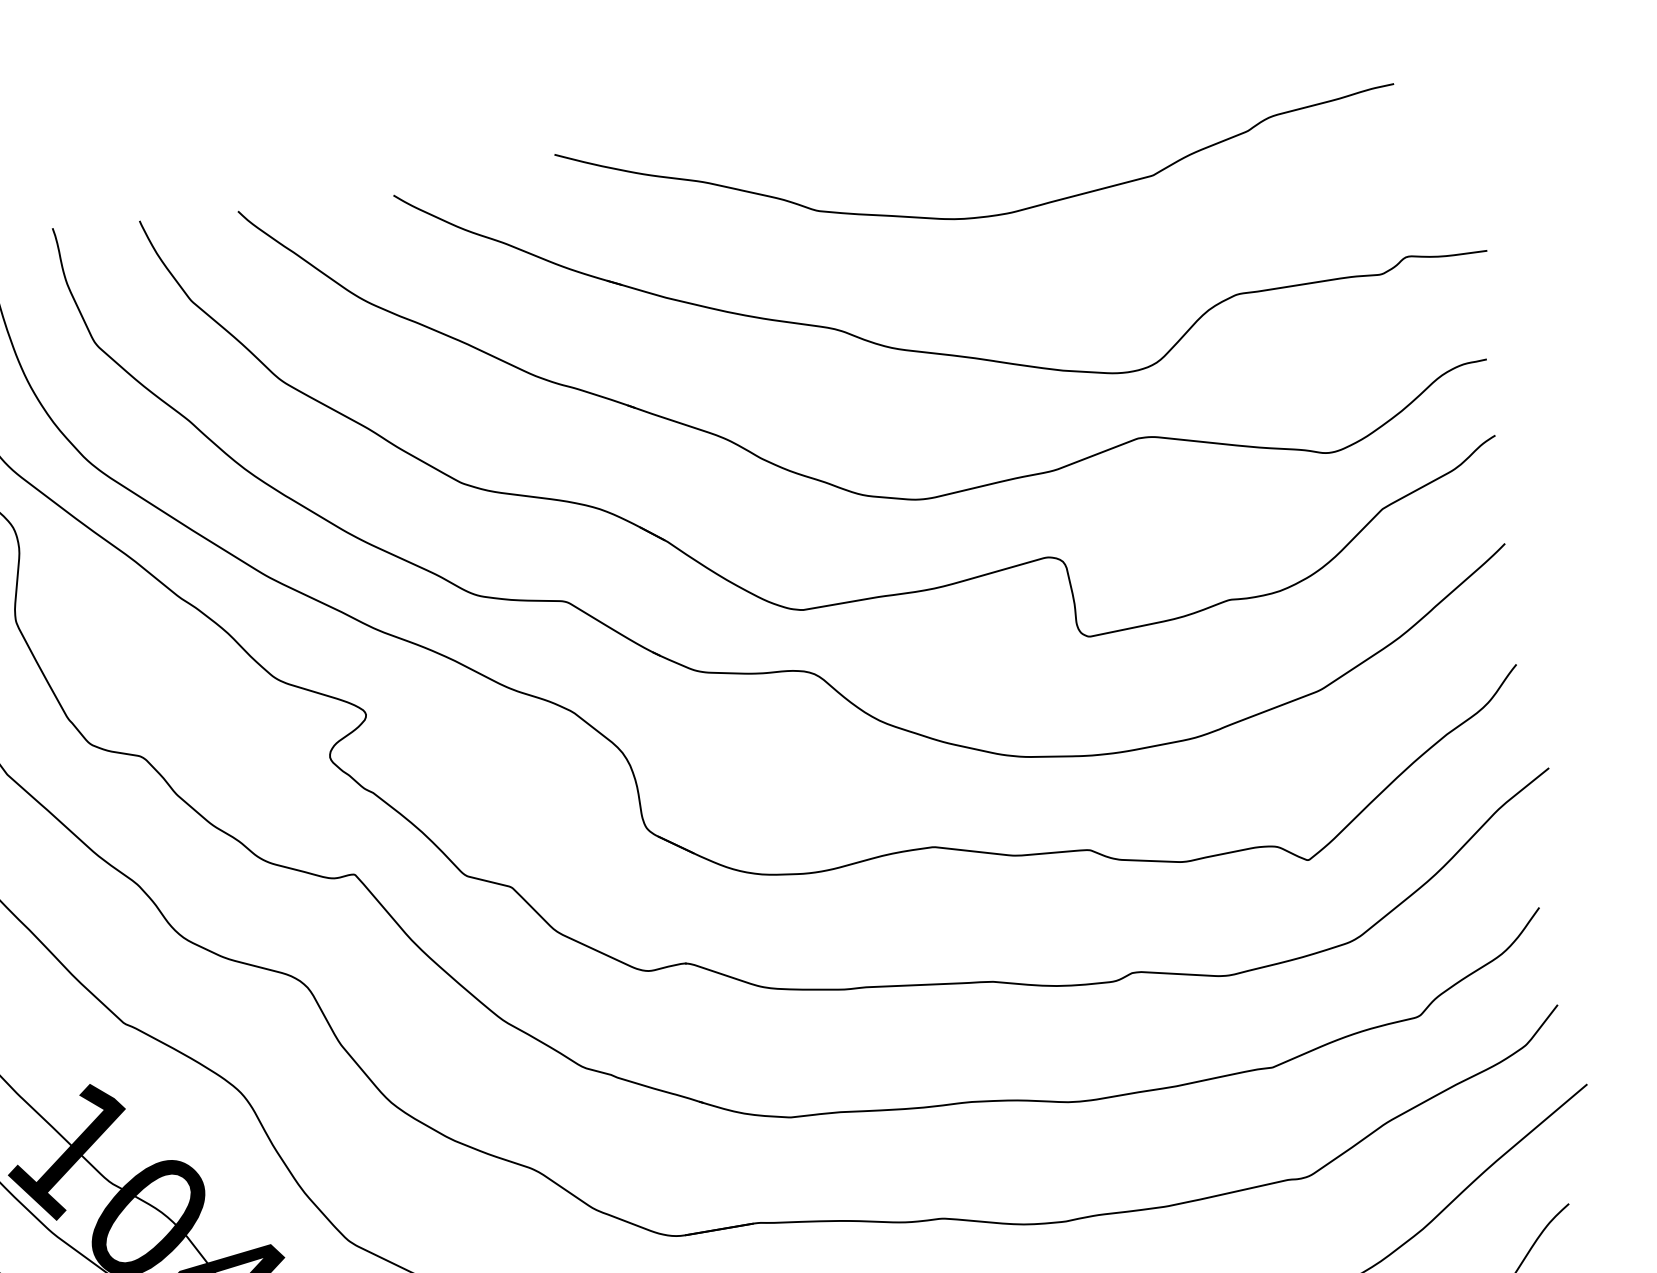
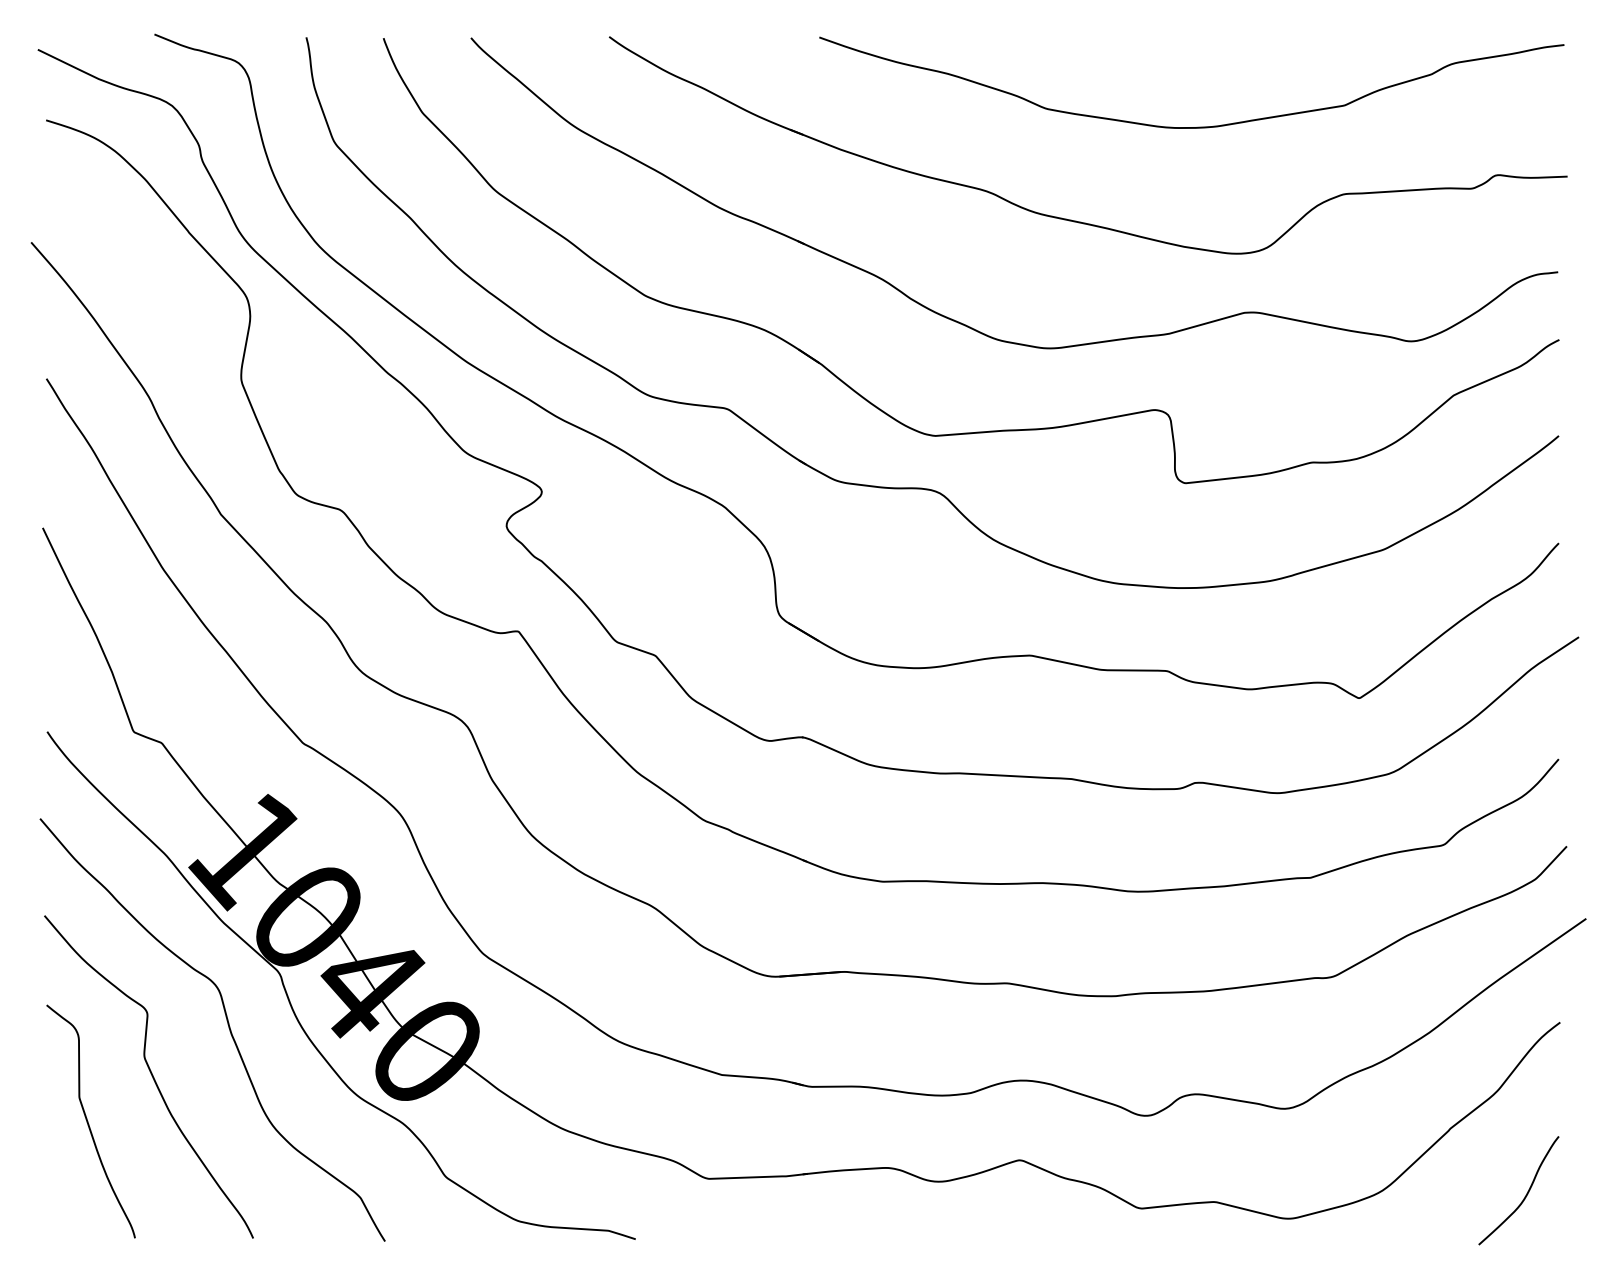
curve: (989, 214) -> (1197, 126), moved

